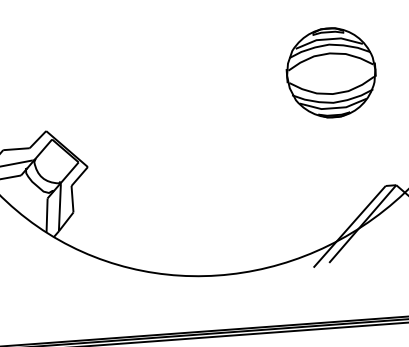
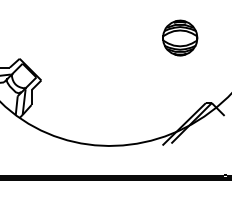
part: (329, 71) -> (179, 37), size x0.7

